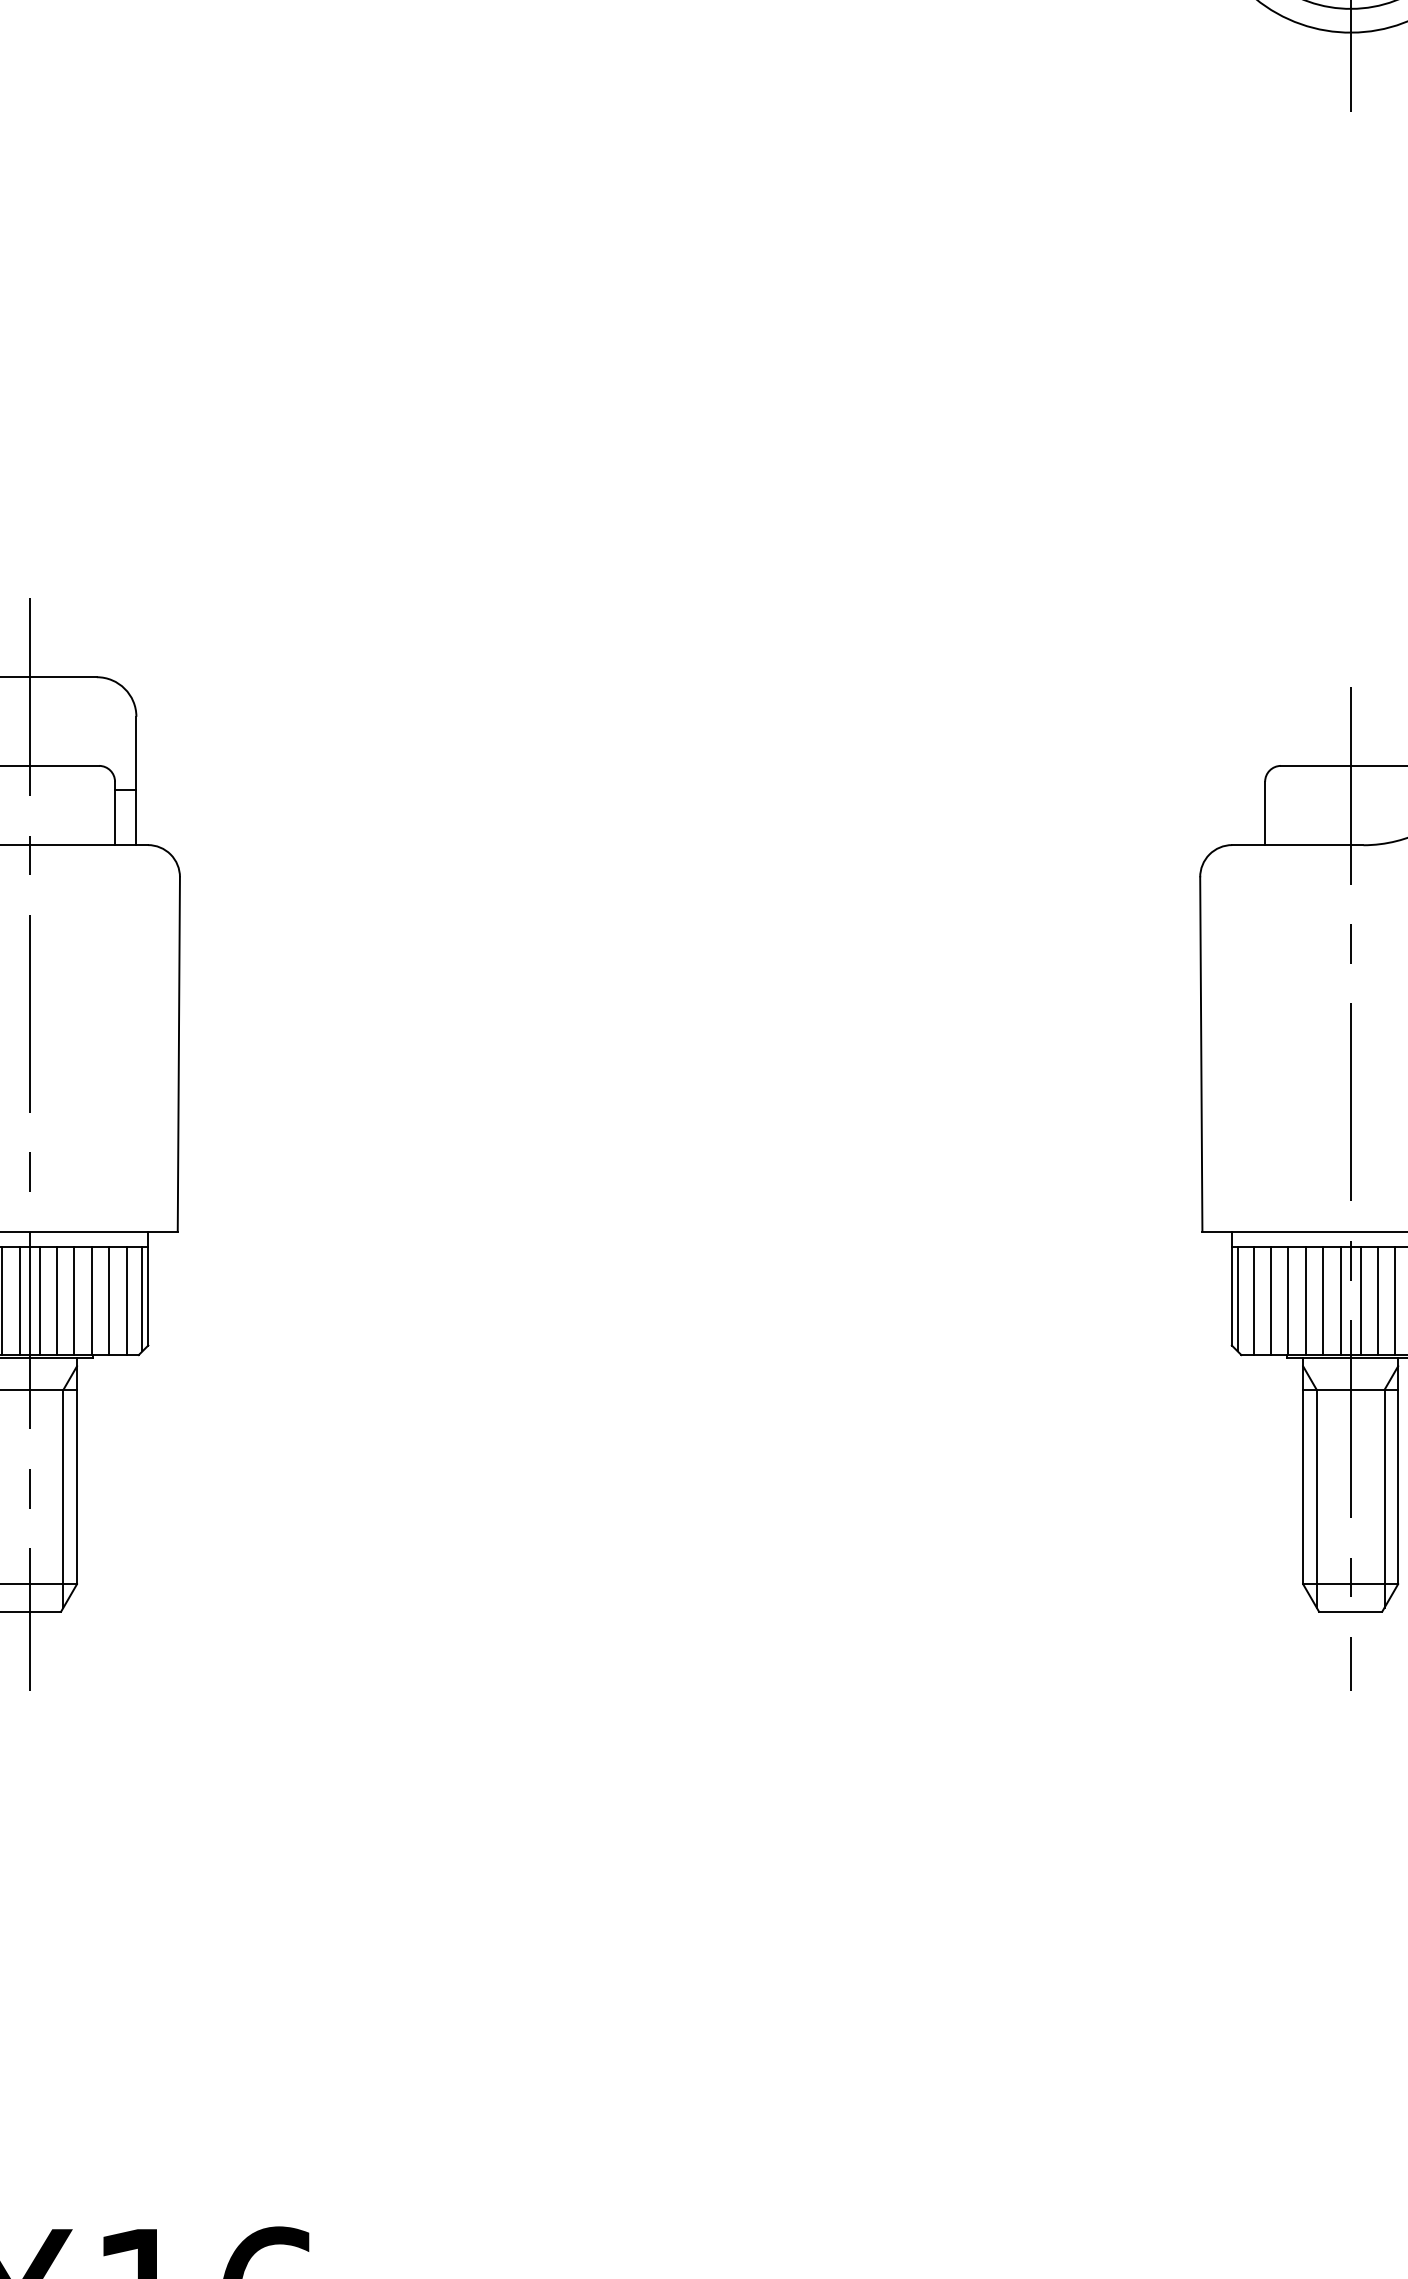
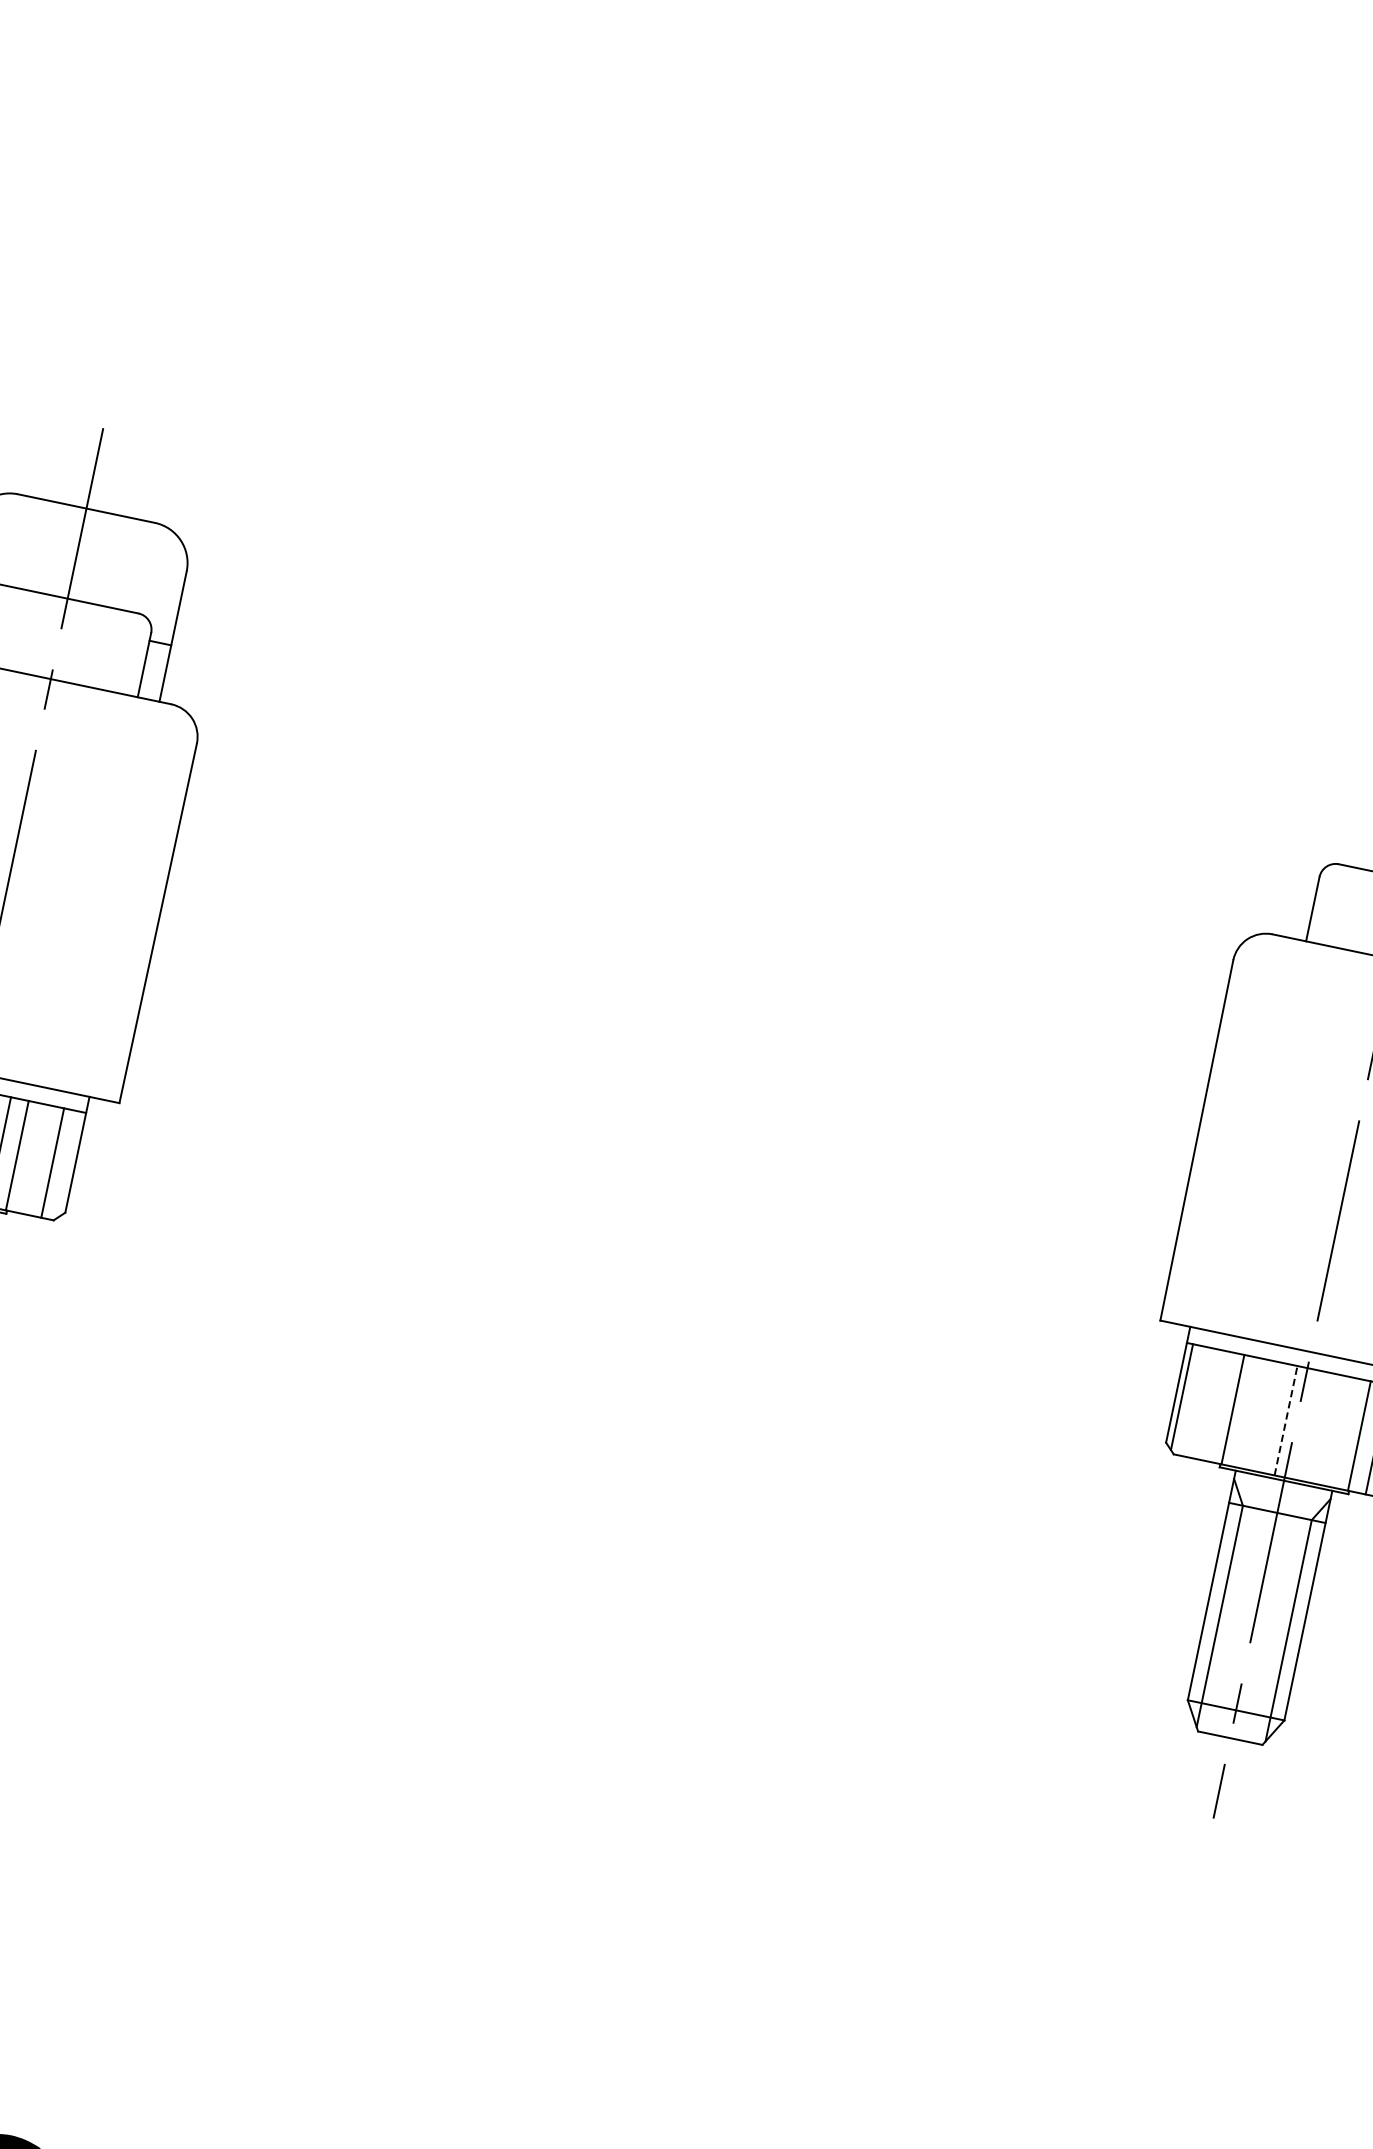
line: (142, 1299) -> (69, 1164), removed
line: (109, 1301) -> (35, 1159), removed
line: (1253, 1301) -> (1197, 1402), removed
line: (1270, 1301) -> (1214, 1406), removed
line: (1305, 1301) -> (1250, 1413), removed
line: (1323, 1301) -> (1268, 1417), removed
line: (1340, 1301) -> (1285, 1420), solid -> dashed
line: (1360, 1301) -> (1306, 1425), removed
line: (1378, 1301) -> (1324, 1429), removed
line: (1395, 1301) -> (1341, 1432), removed

